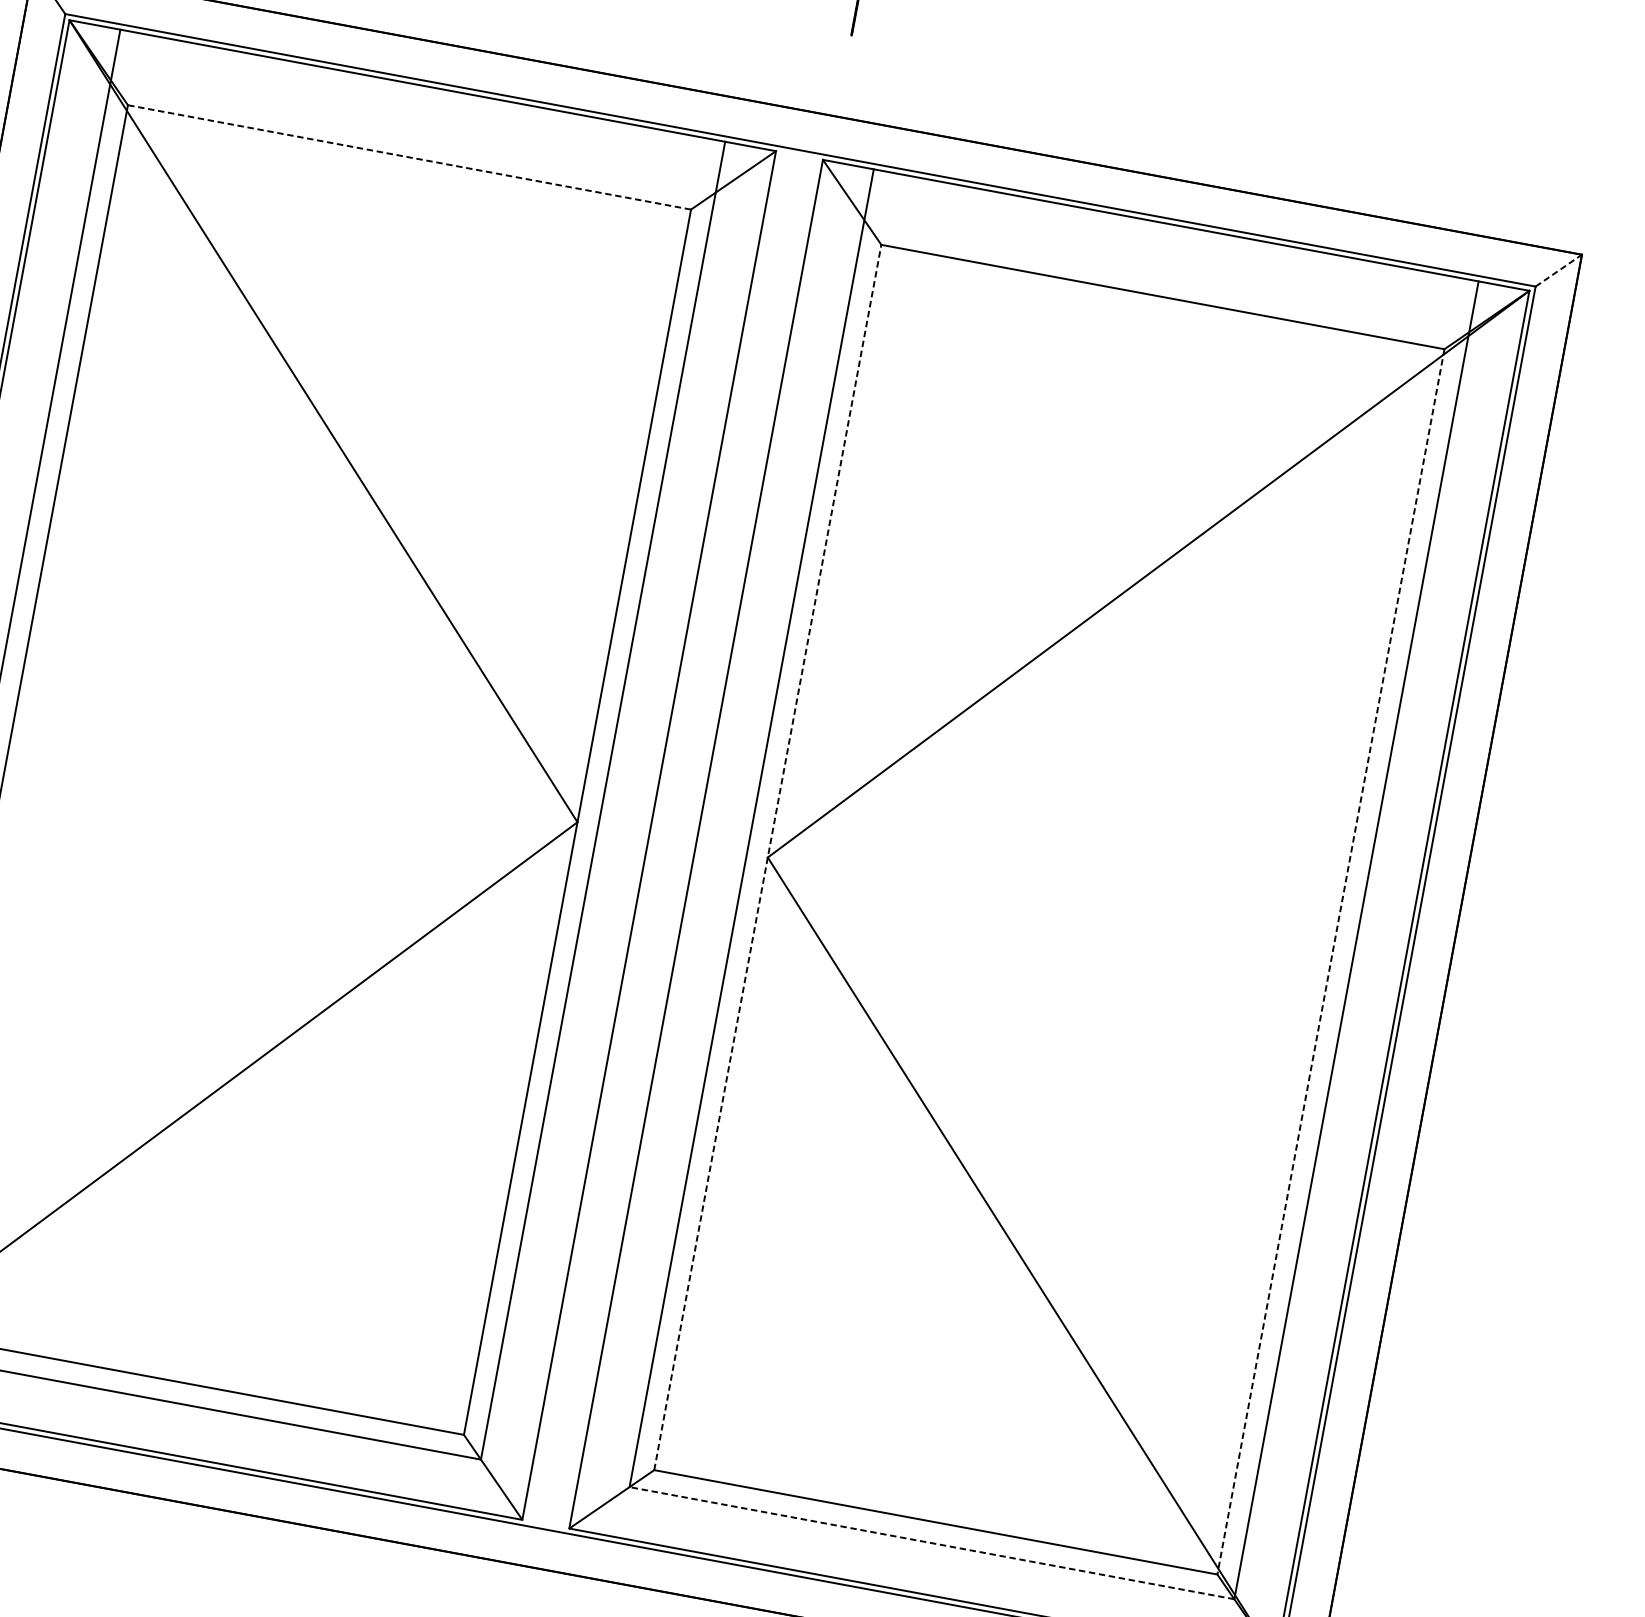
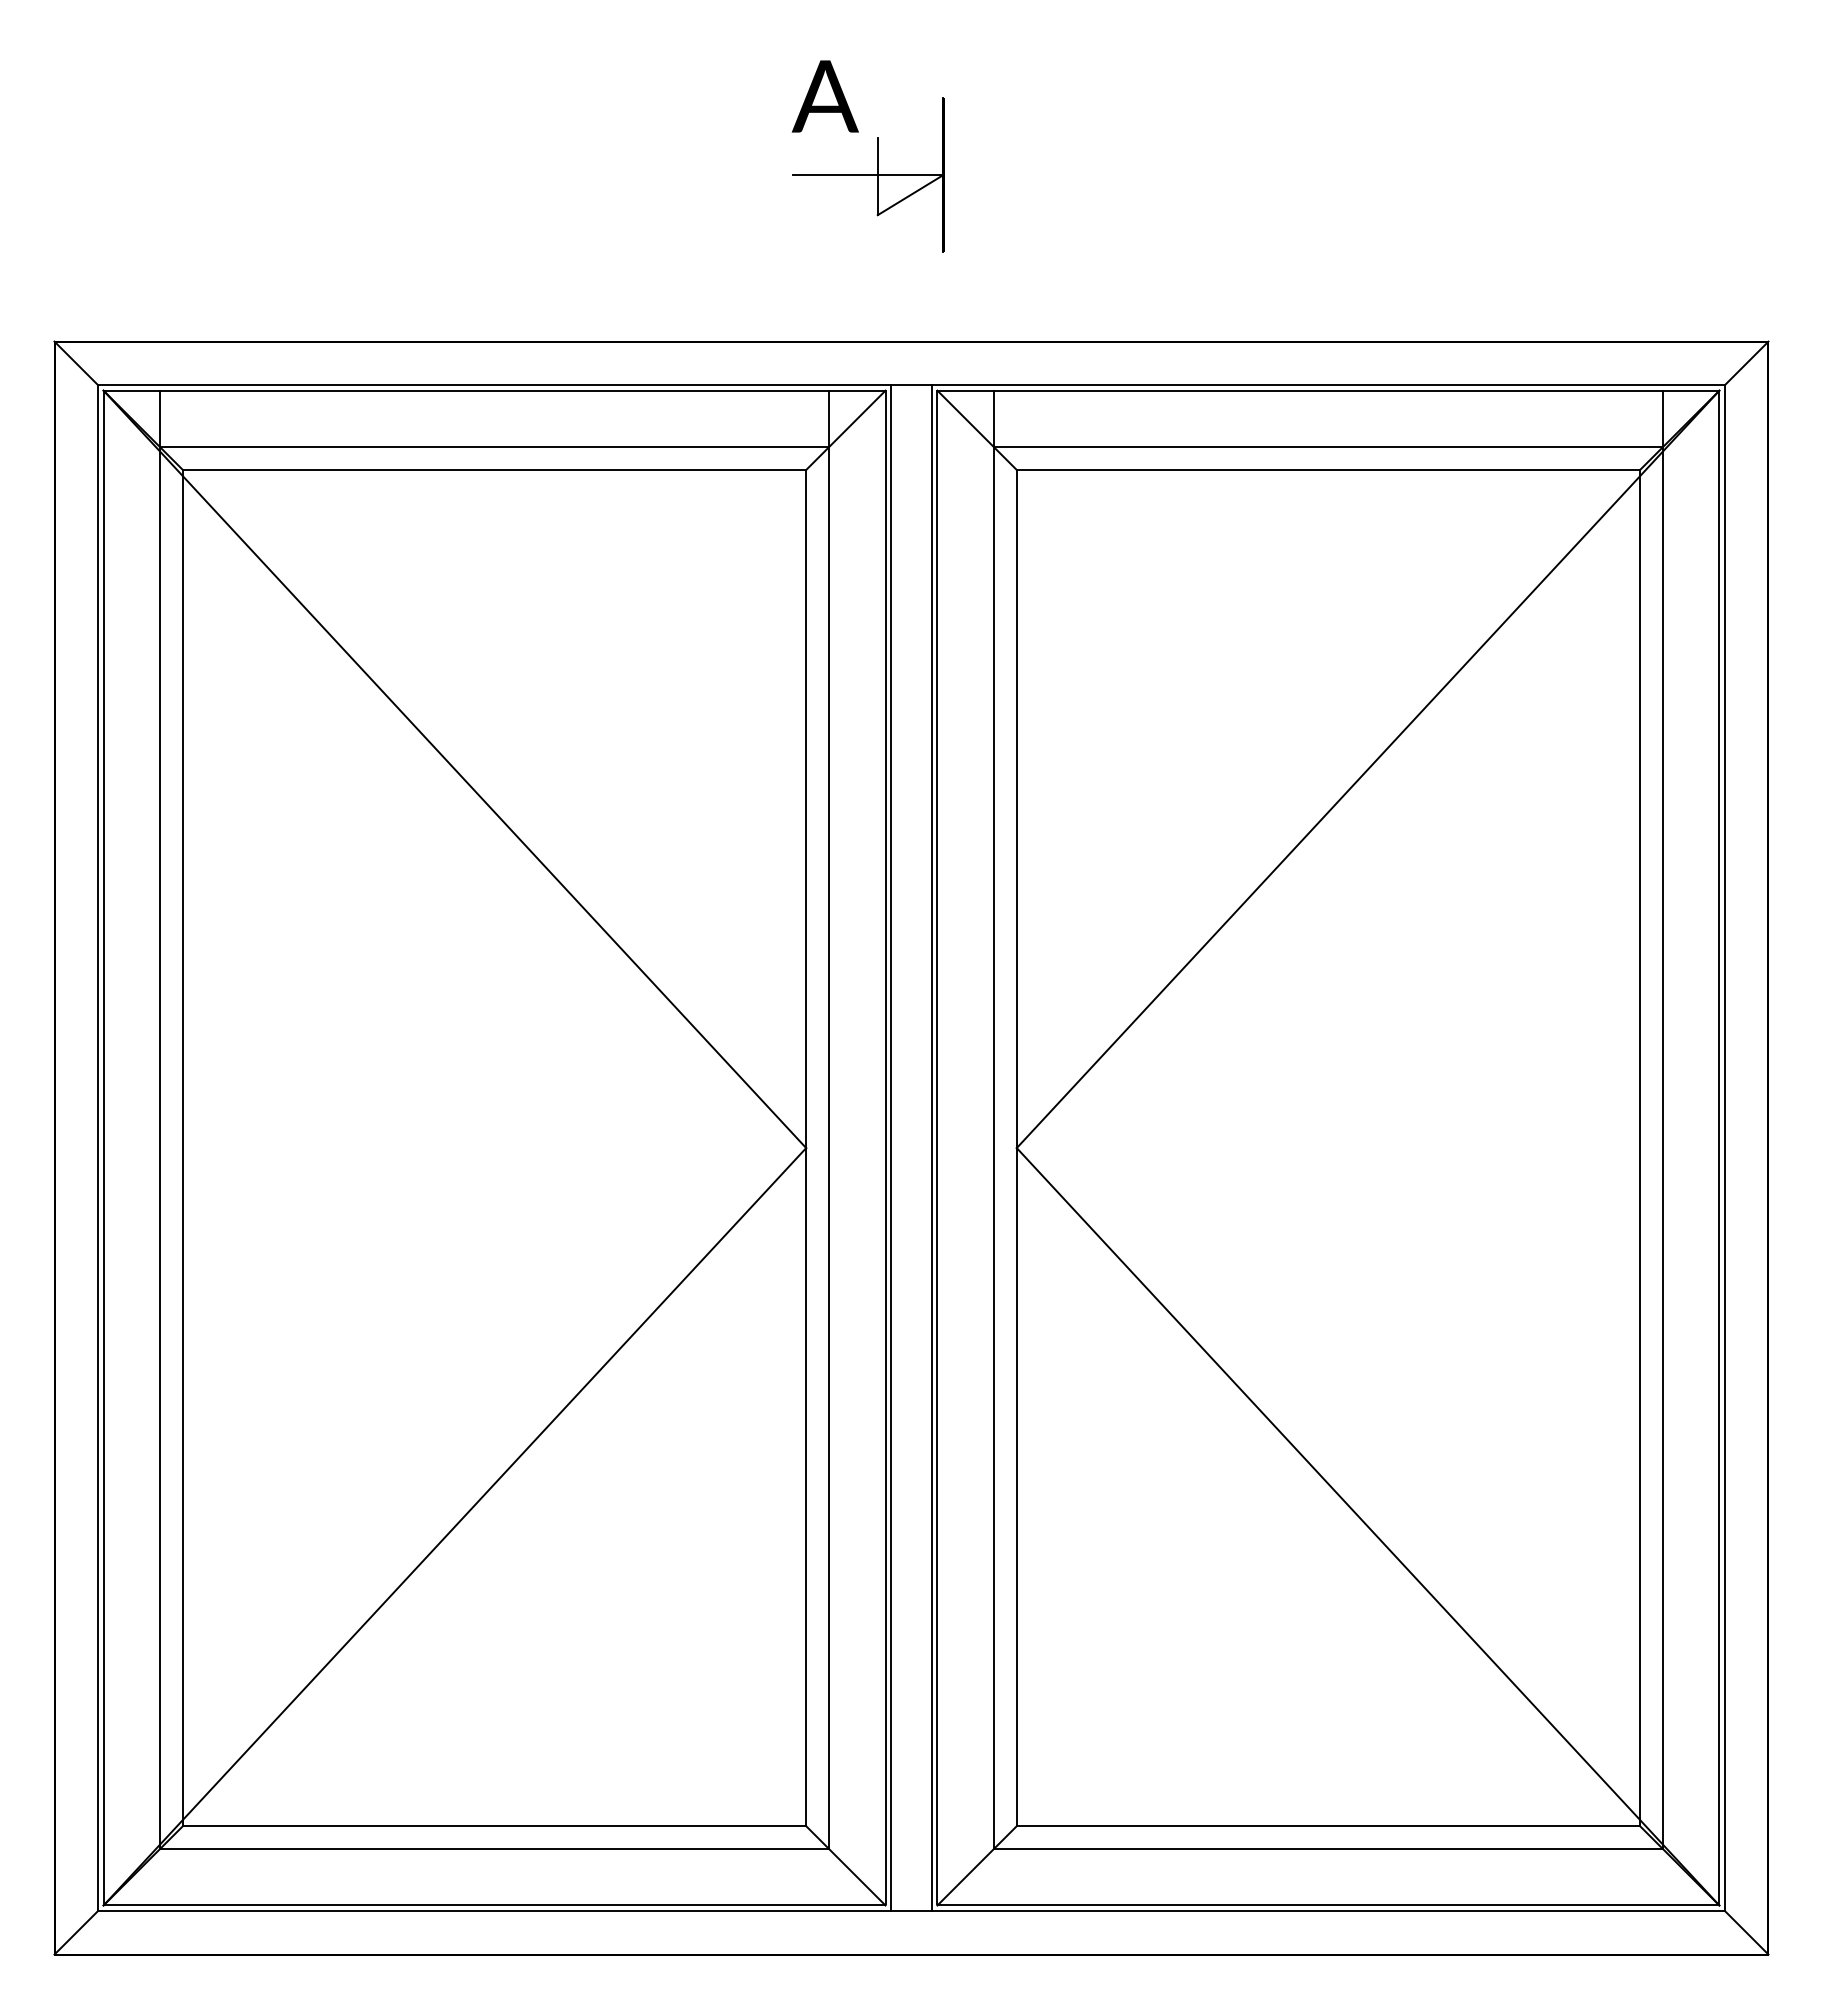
line: (413, 136) -> (494, 446), added
line: (409, 157) -> (494, 470), dashed -> solid
line: (1558, 270) -> (1746, 363), dashed -> solid
line: (1166, 275) -> (1328, 446), added
line: (654, 835) -> (891, 1147), added
line: (690, 842) -> (931, 1147), added
line: (767, 856) -> (1016, 1147), dashed -> solid
line: (1331, 962) -> (1640, 1148), dashed -> solid
line: (931, 1543) -> (1328, 1849), dashed -> solid

